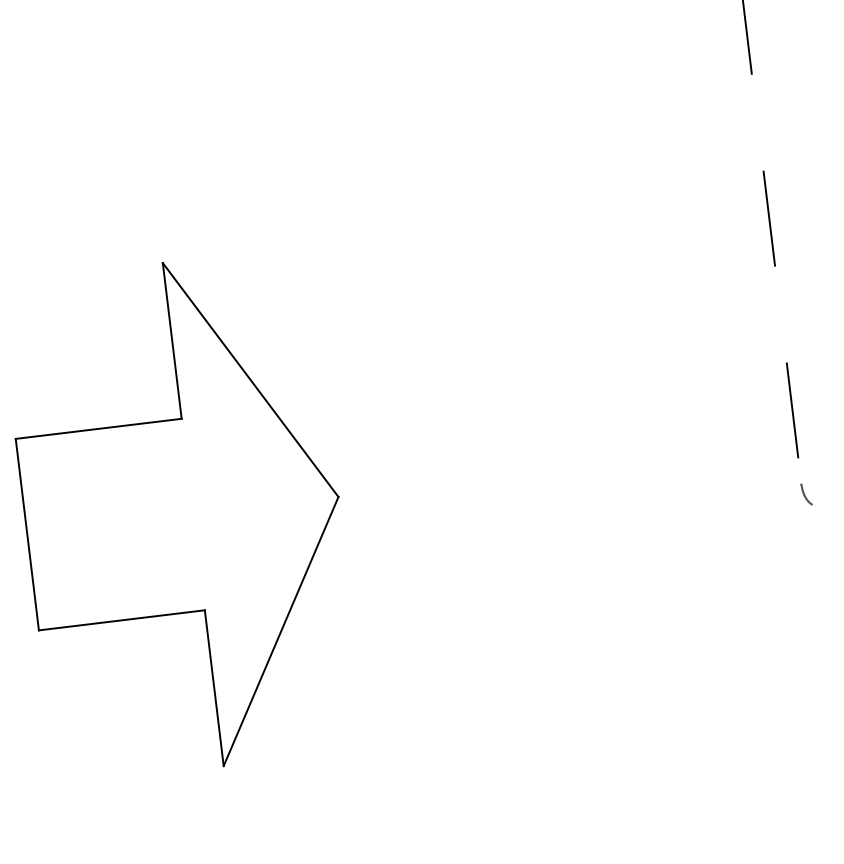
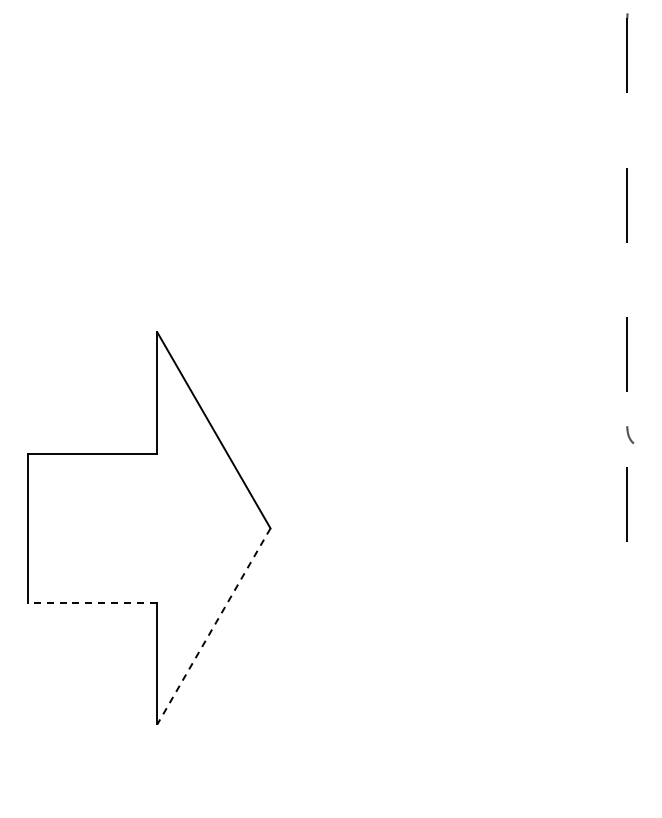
part: (806, 493) -> (630, 434), moved
line: (121, 620) -> (92, 603), solid -> dashed
line: (280, 631) -> (213, 626), solid -> dashed

